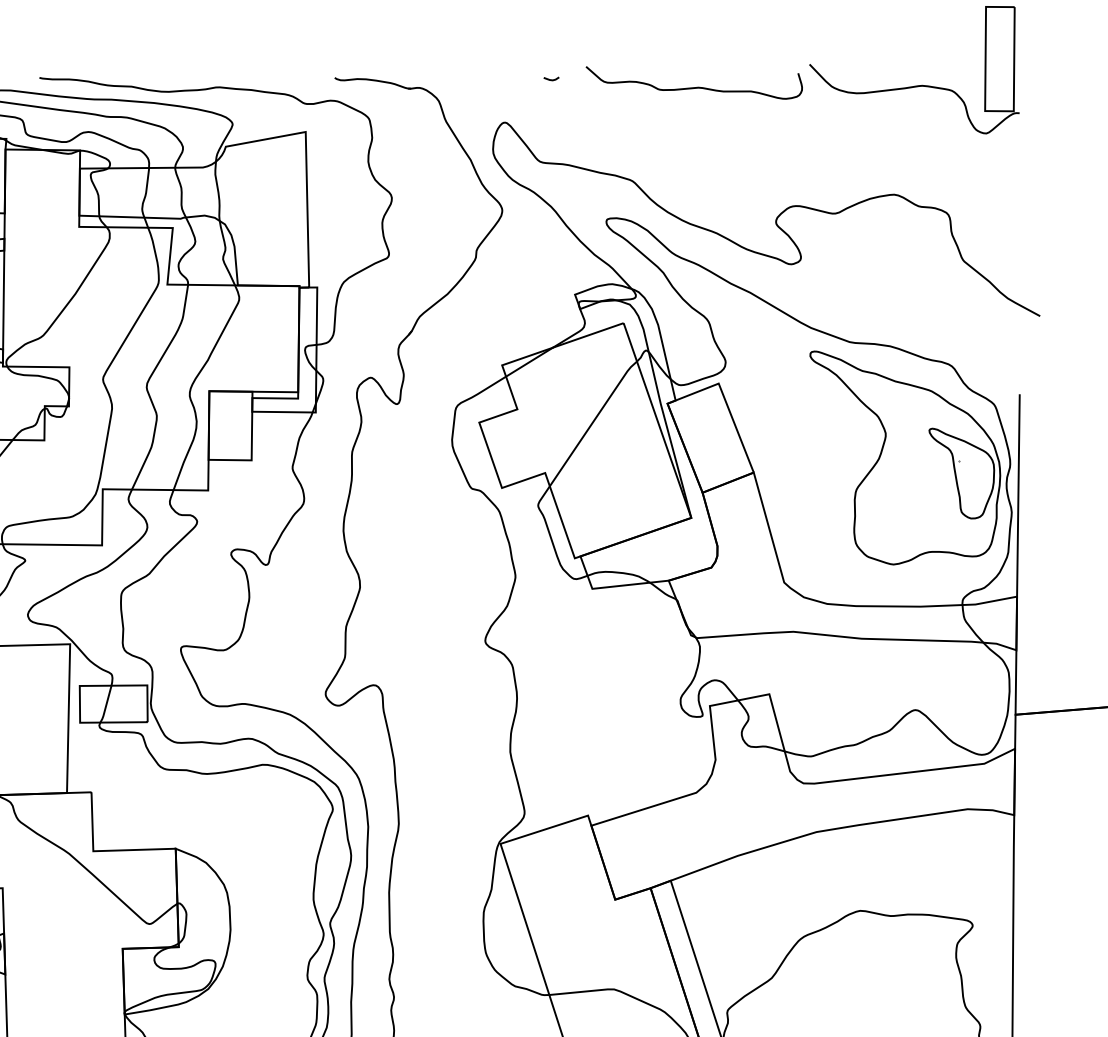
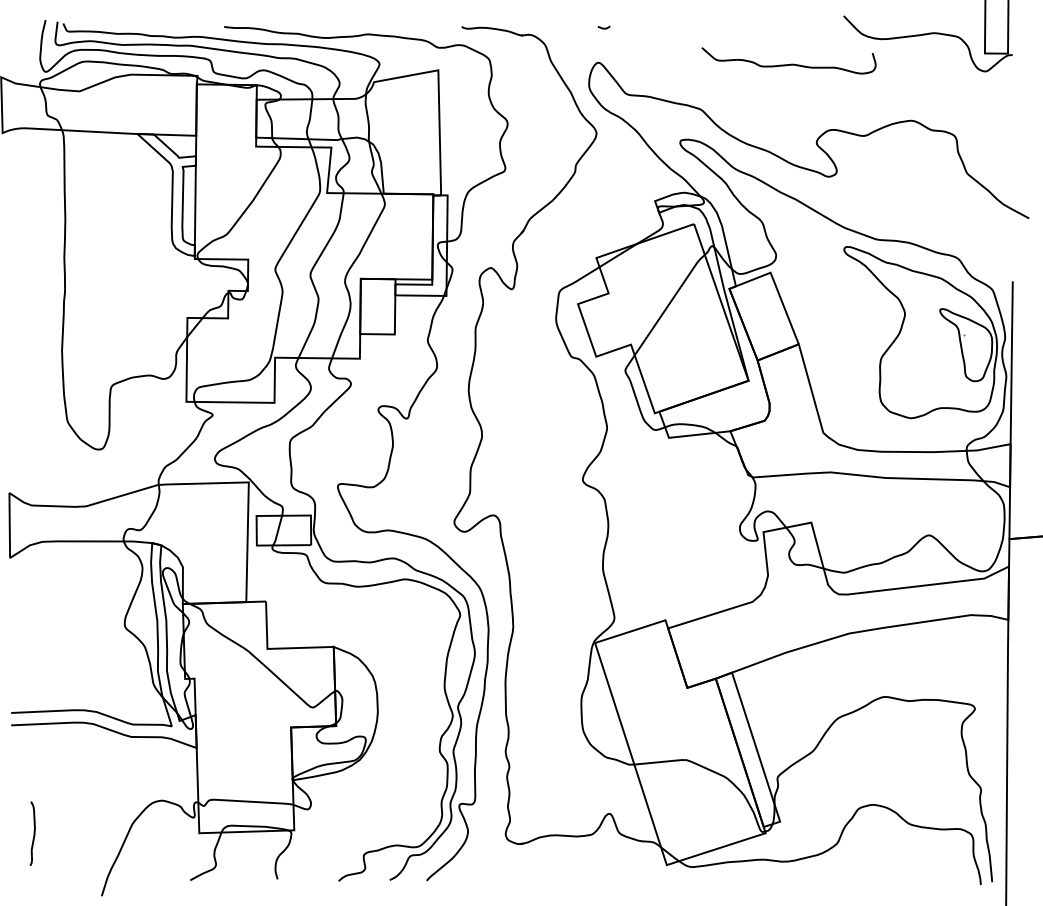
line: (550, 78) -> (603, 27), moved
curve: (696, 86) -> (790, 63), moved

